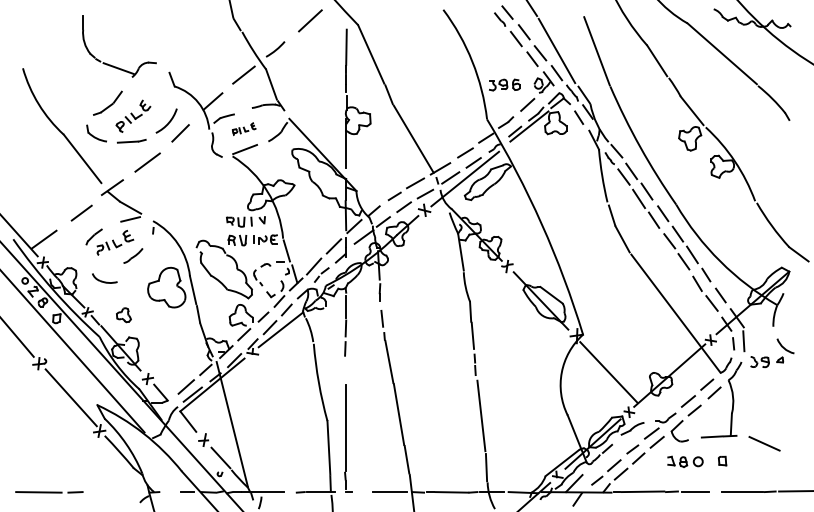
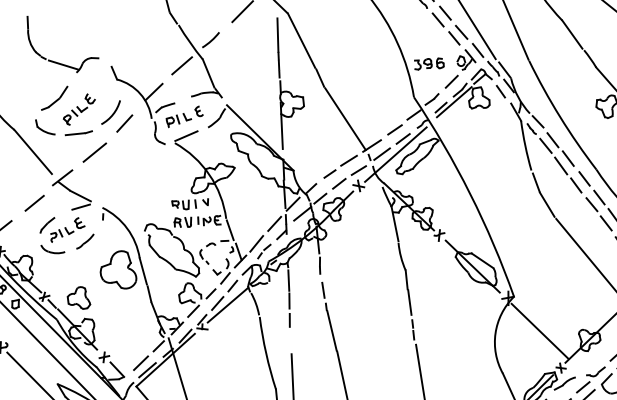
part: (244, 129) -> (185, 117), size x1.67
part: (104, 278) -> (52, 249), moved
part: (123, 314) -> (78, 297), size x1.67

